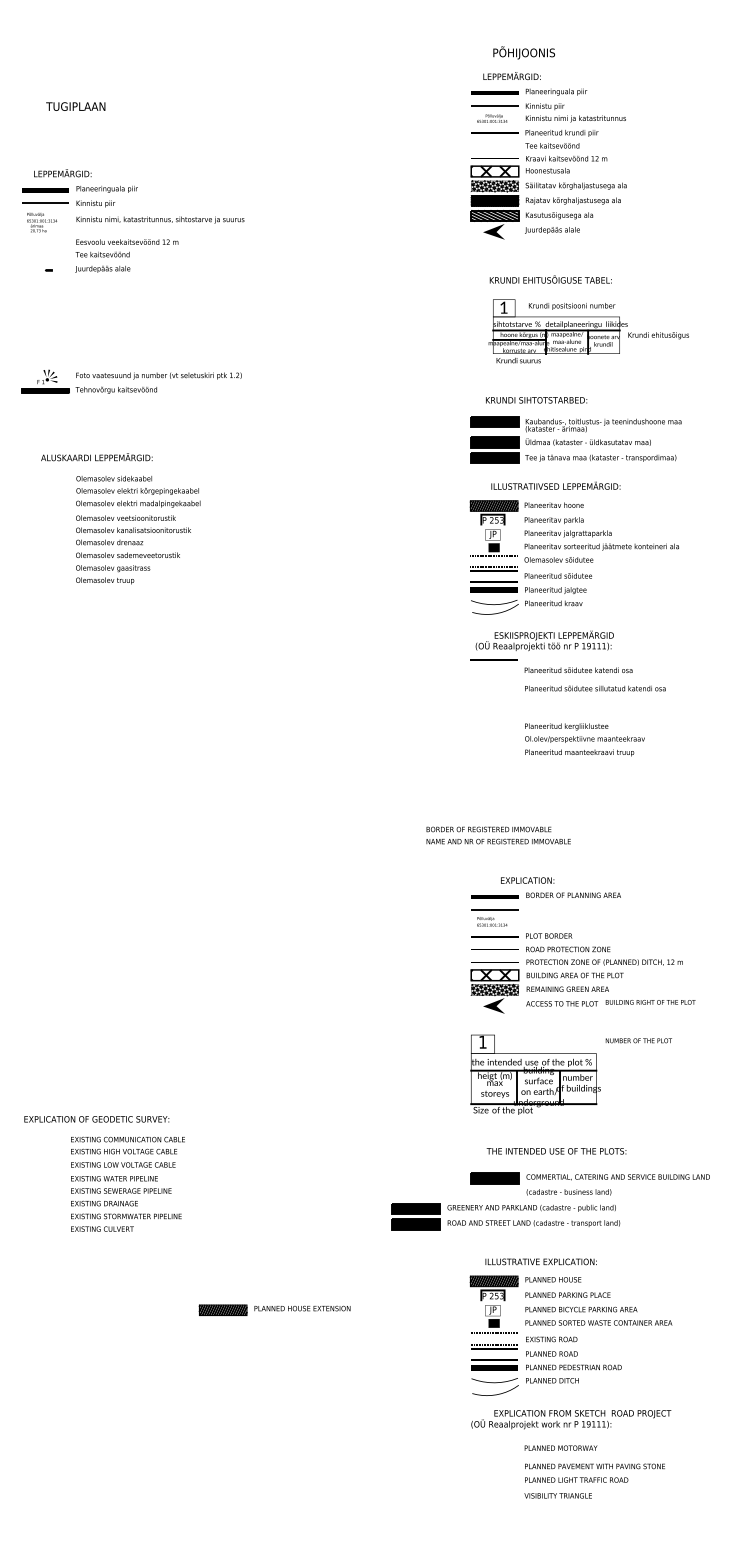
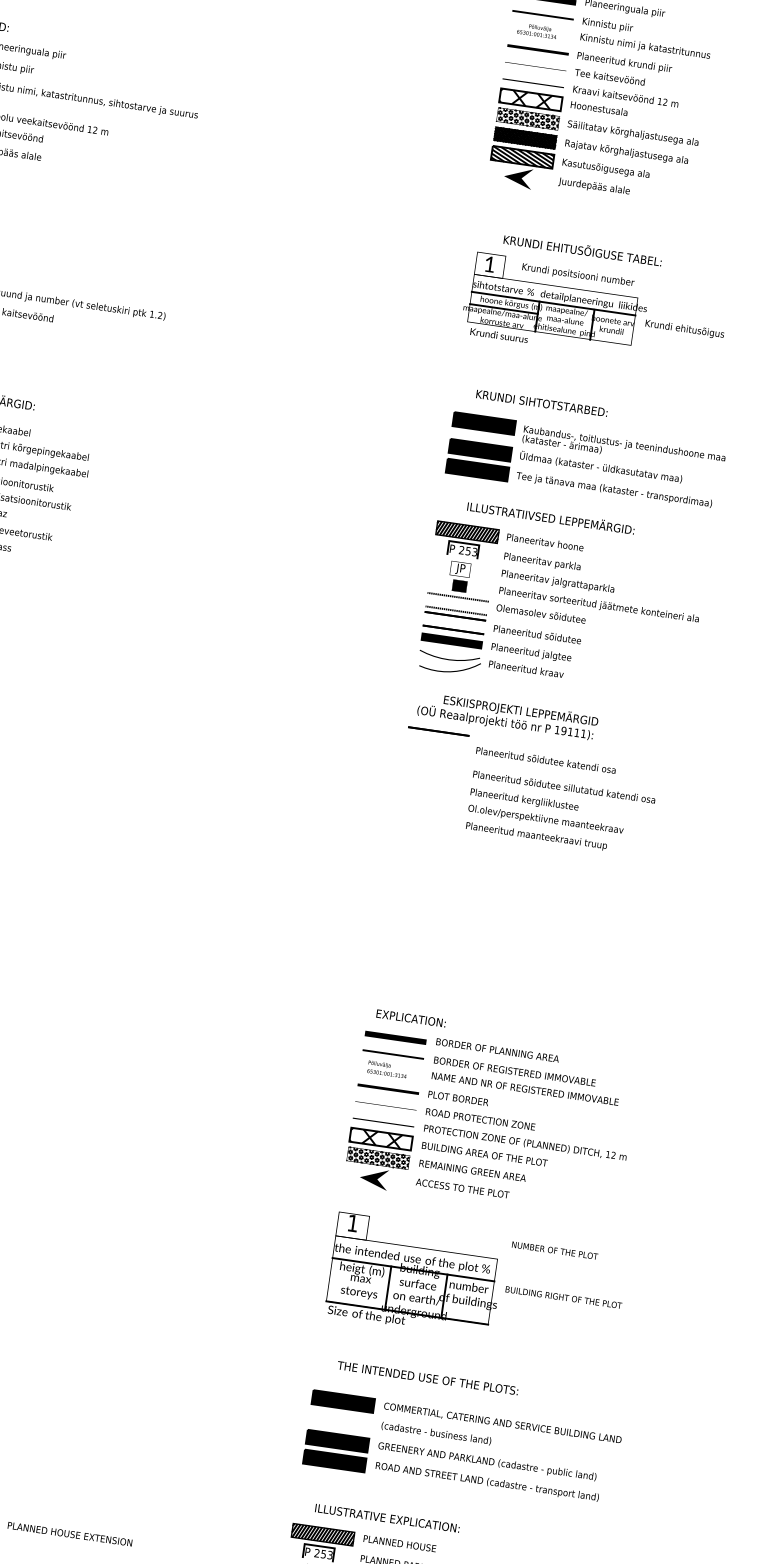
part: (588, 331) -> (594, 310), moved
text: (584, 739) -> (545, 819), moved
text: (498, 835) -> (526, 1081), moved
text: (527, 880) -> (411, 1018), moved
text: (650, 1002) -> (563, 1297), moved
part: (505, 1216) -> (451, 1467), moved

